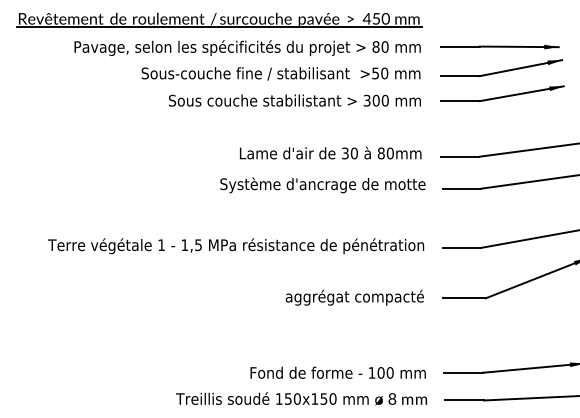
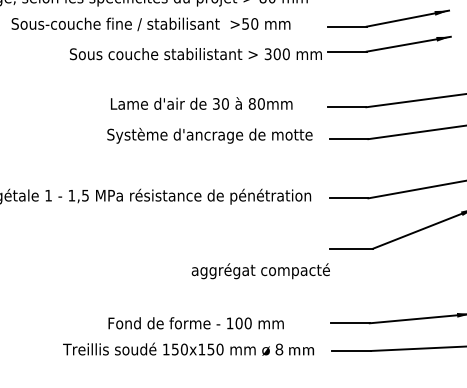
text: (280, 73) -> (150, 24), moved
text: (294, 100) -> (195, 54), moved
text: (330, 152) -> (201, 103), moved
text: (354, 297) -> (260, 271), moved
text: (337, 372) -> (195, 323), moved

